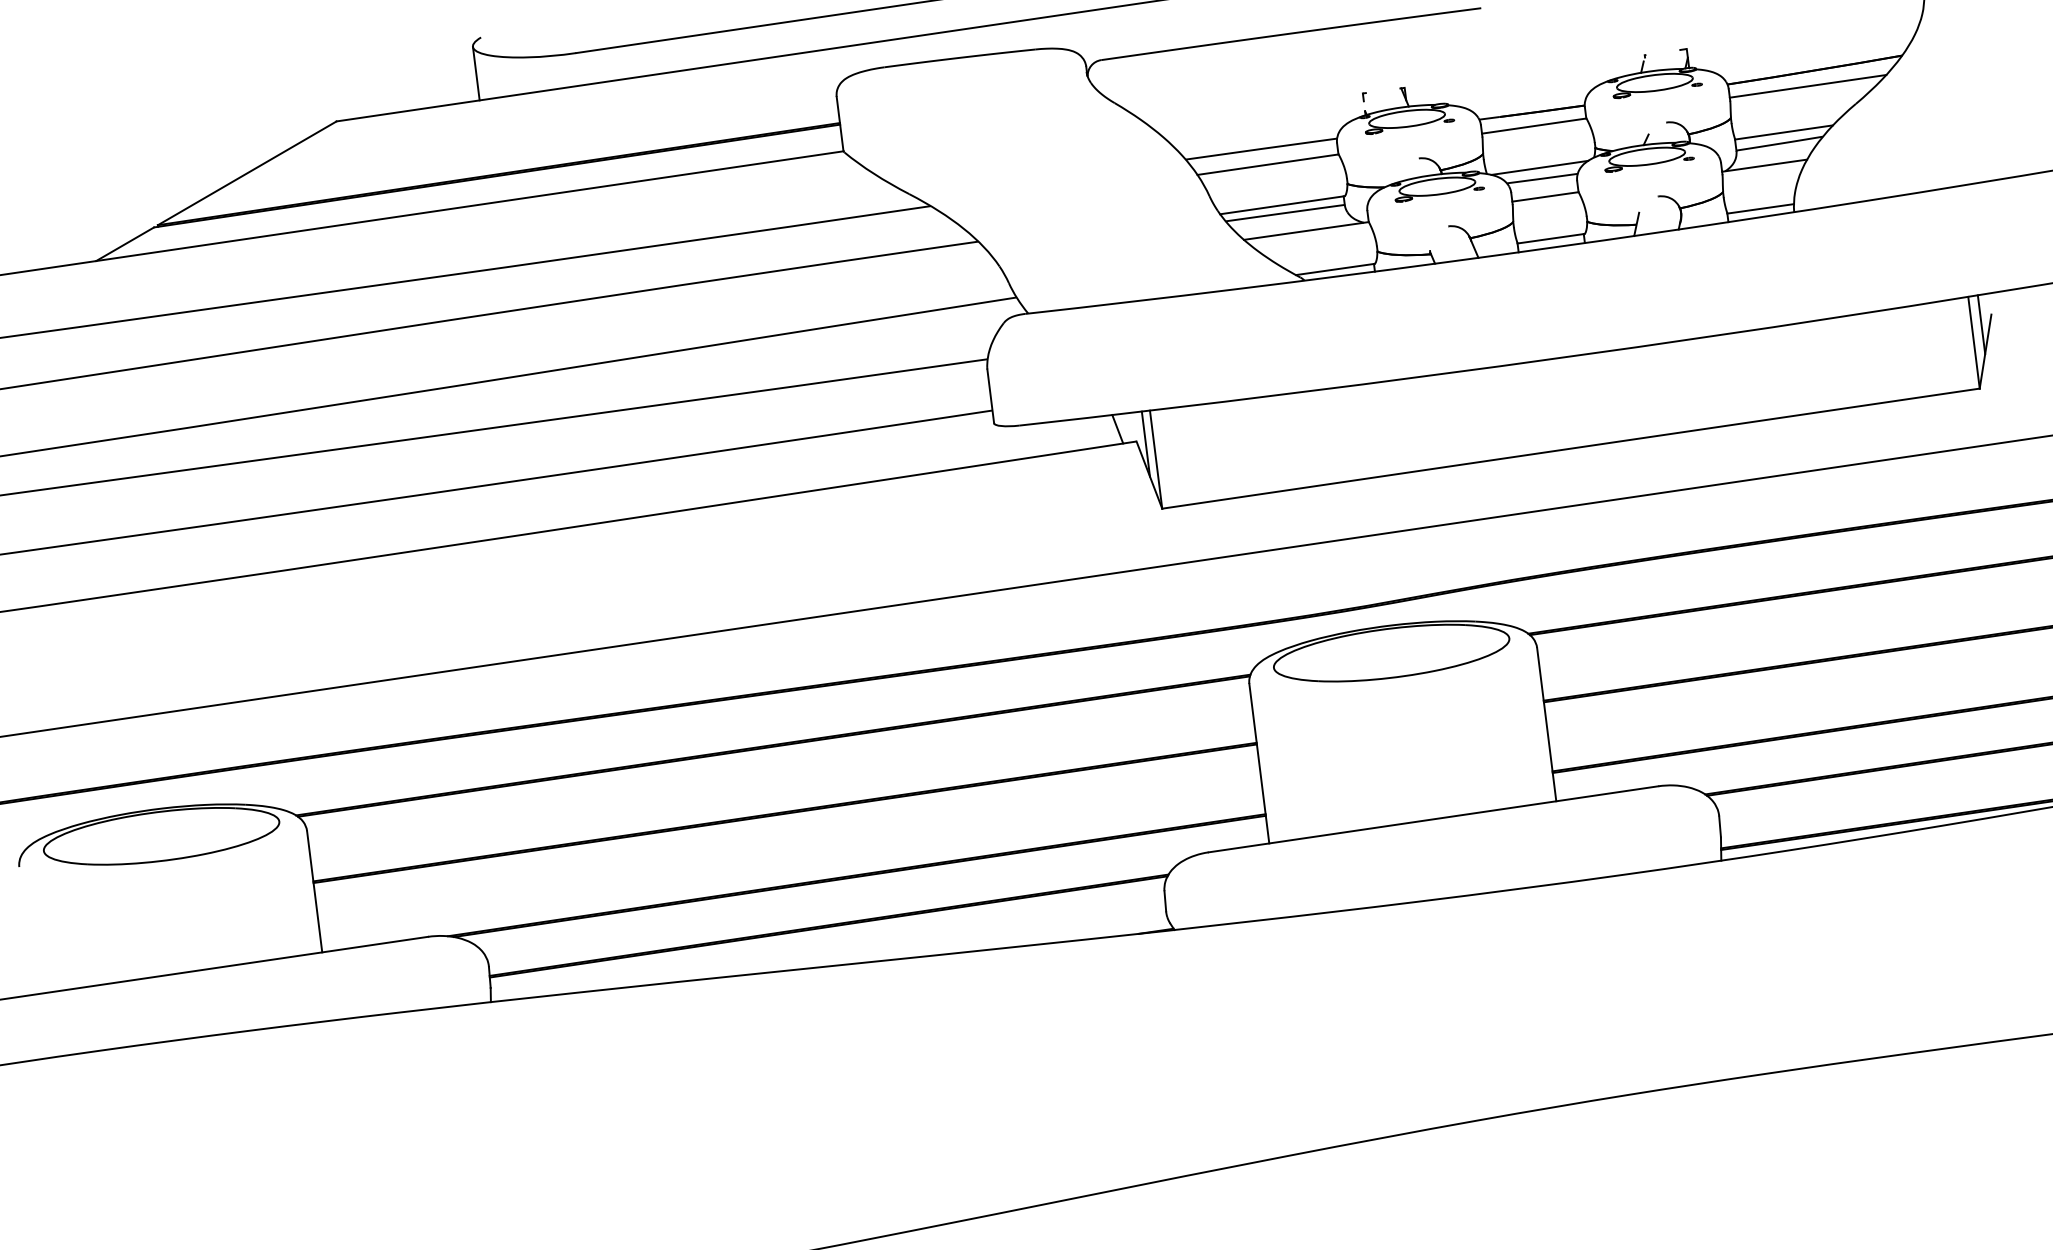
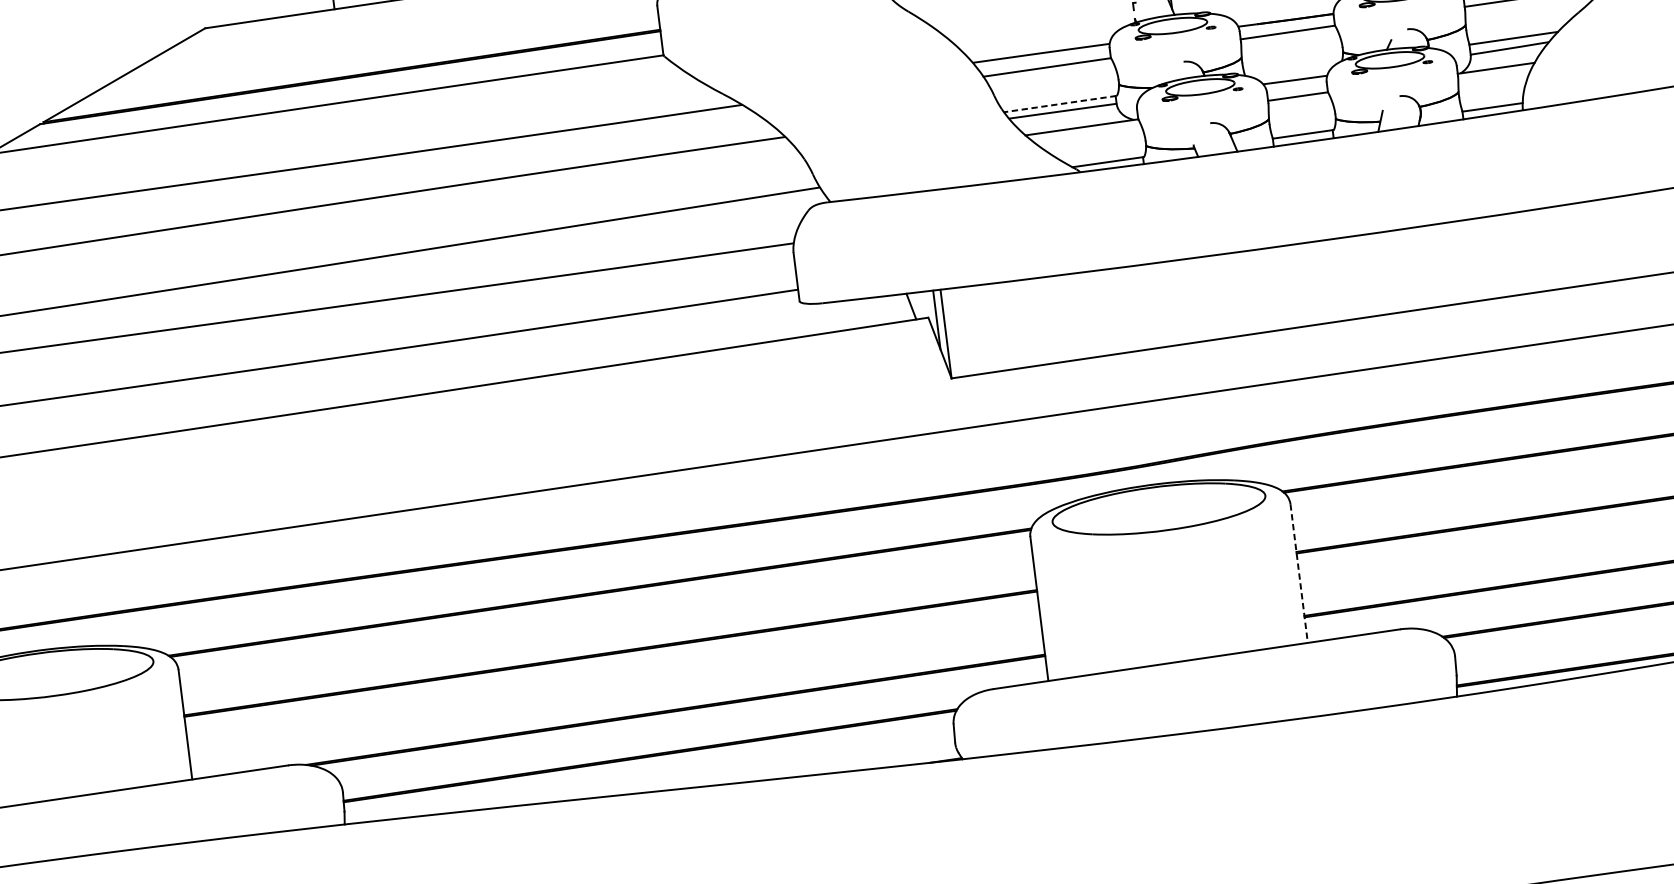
line: (1539, 167) -> (1292, 69), removed
line: (1282, 205) -> (1060, 104), solid -> dashed
line: (1546, 725) -> (1298, 574), solid -> dashed

